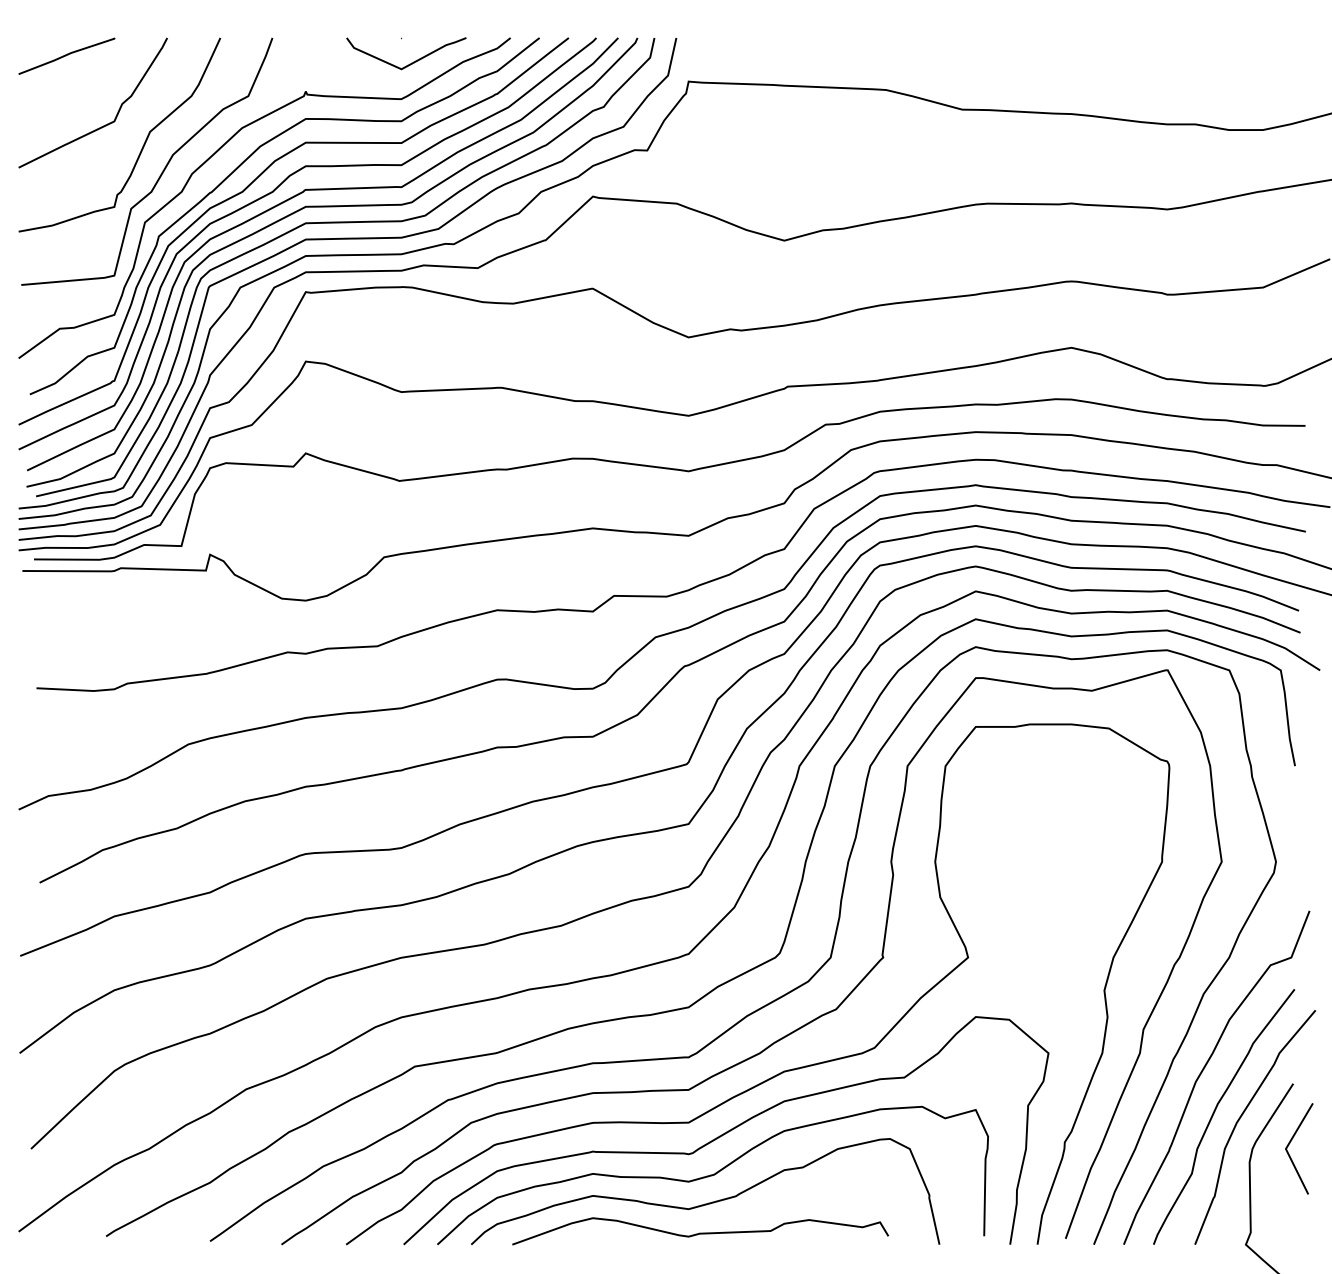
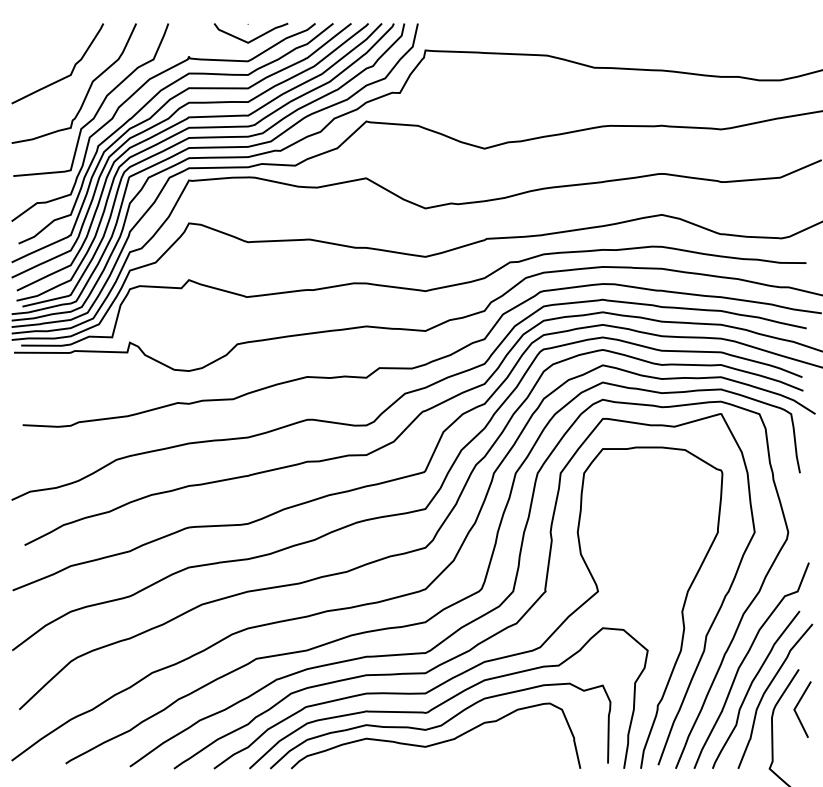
line: (66, 55) -> (41, 34), removed
curve: (700, 1232) -> (432, 761), removed

